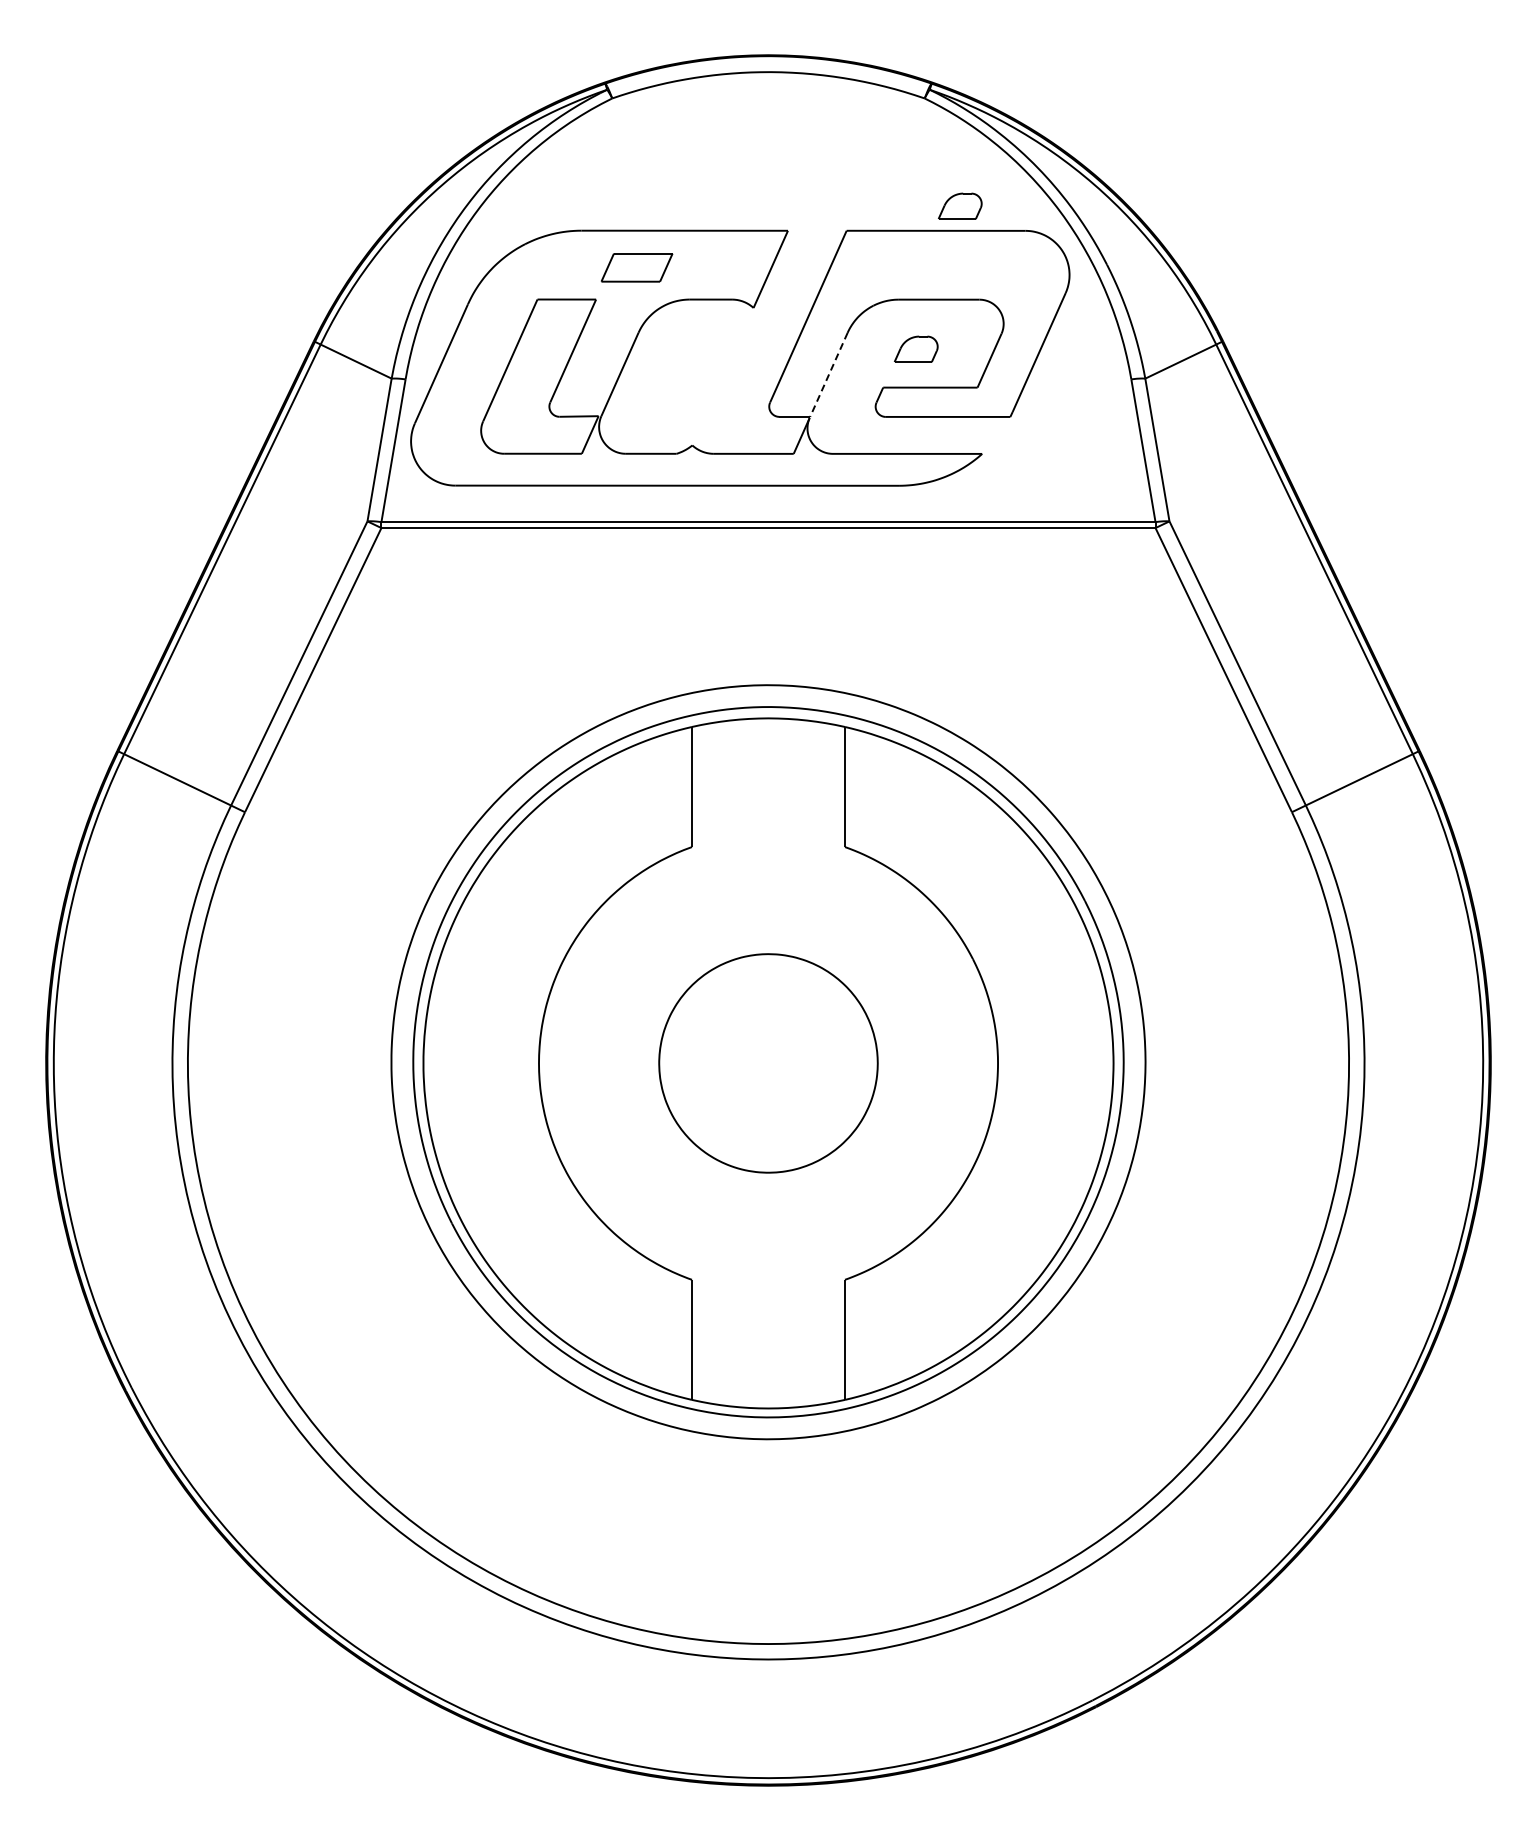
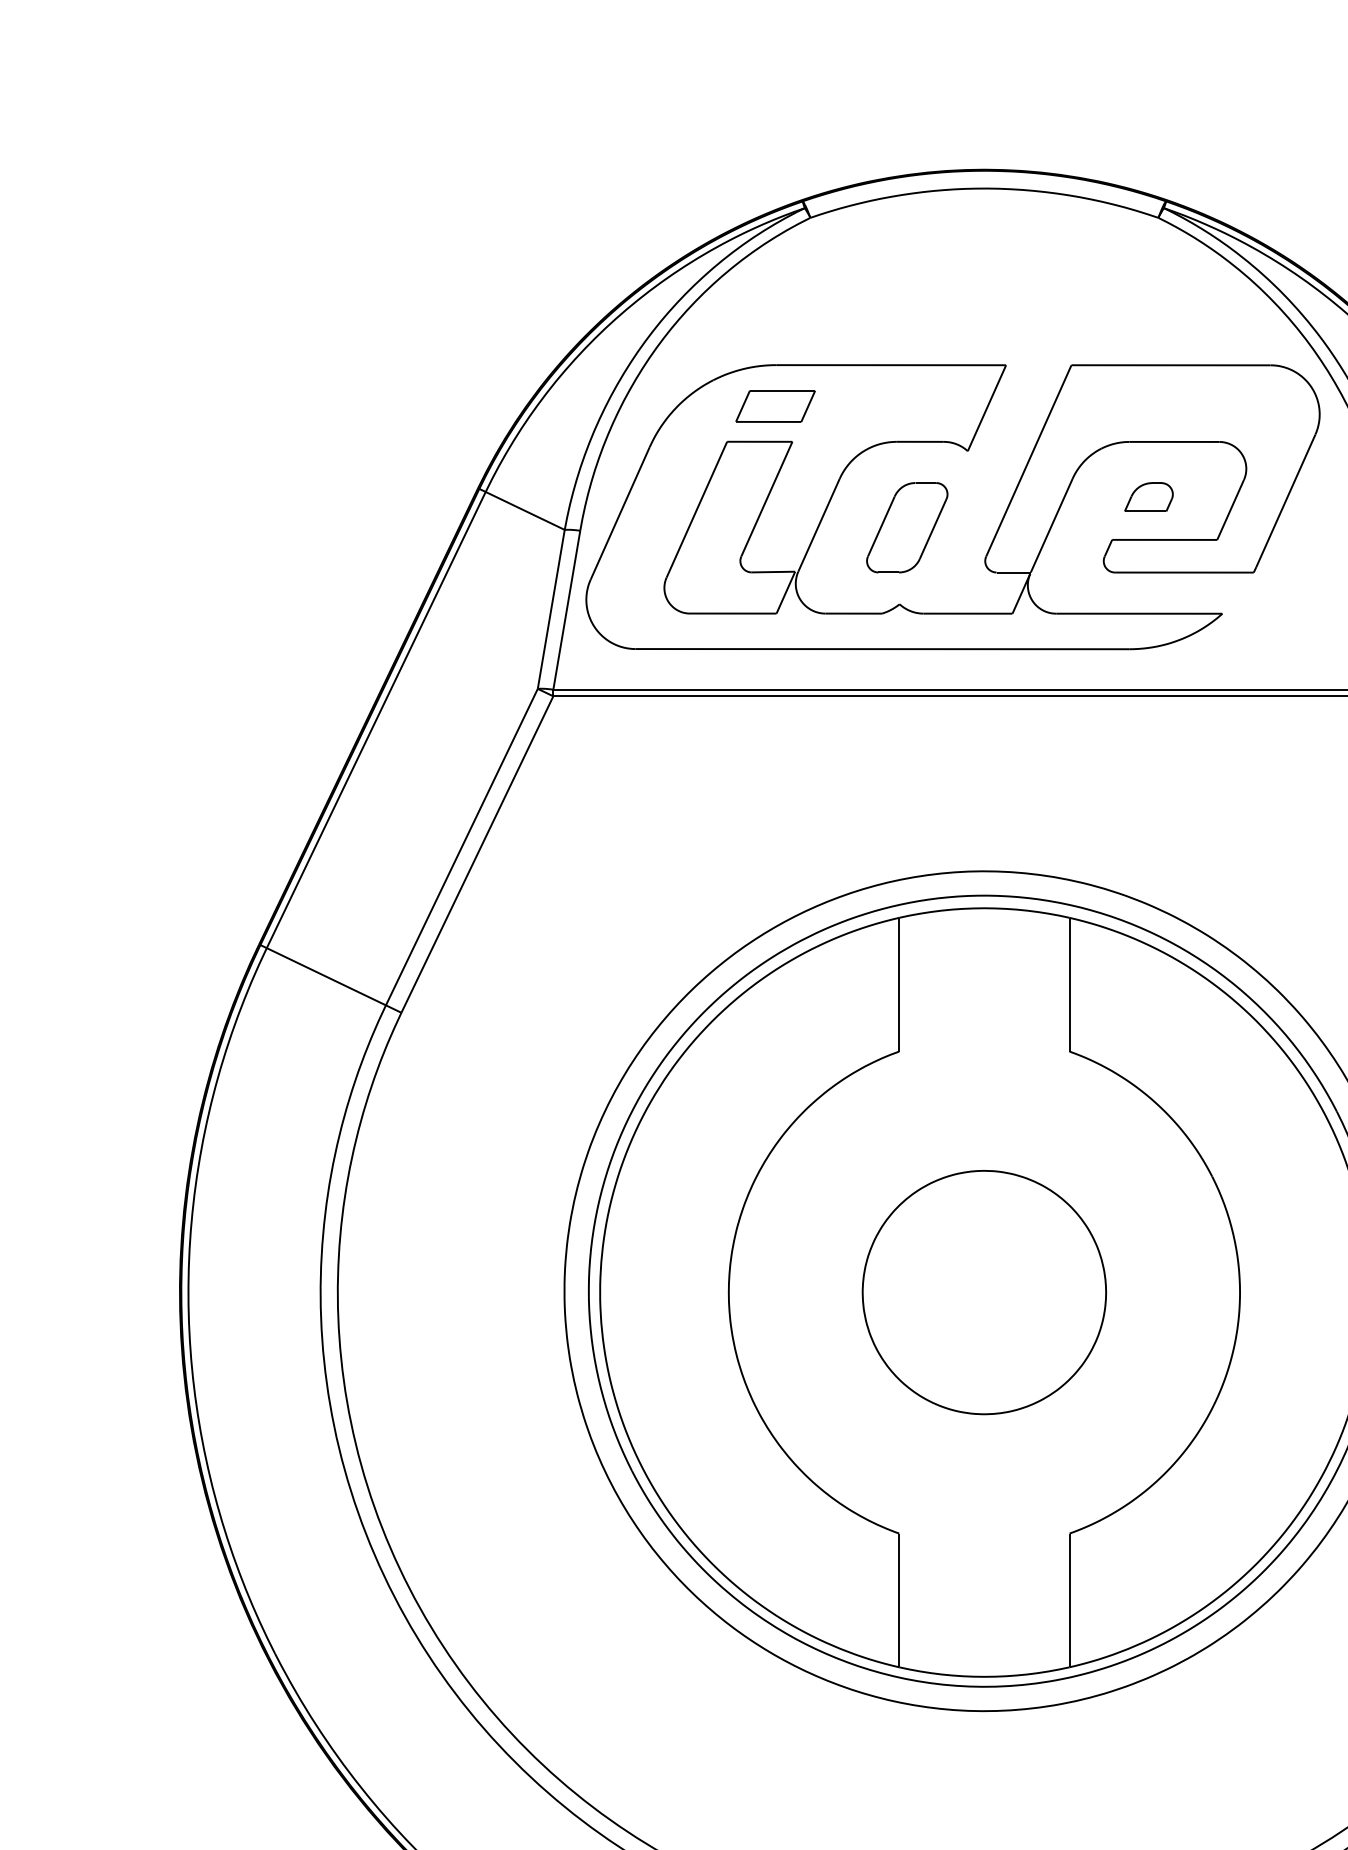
part: (960, 205) -> (1198, 337), removed
part: (636, 267) -> (775, 406), moved
line: (828, 374) -> (1051, 525), dashed -> solid
part: (699, 376) -> (907, 527), added

